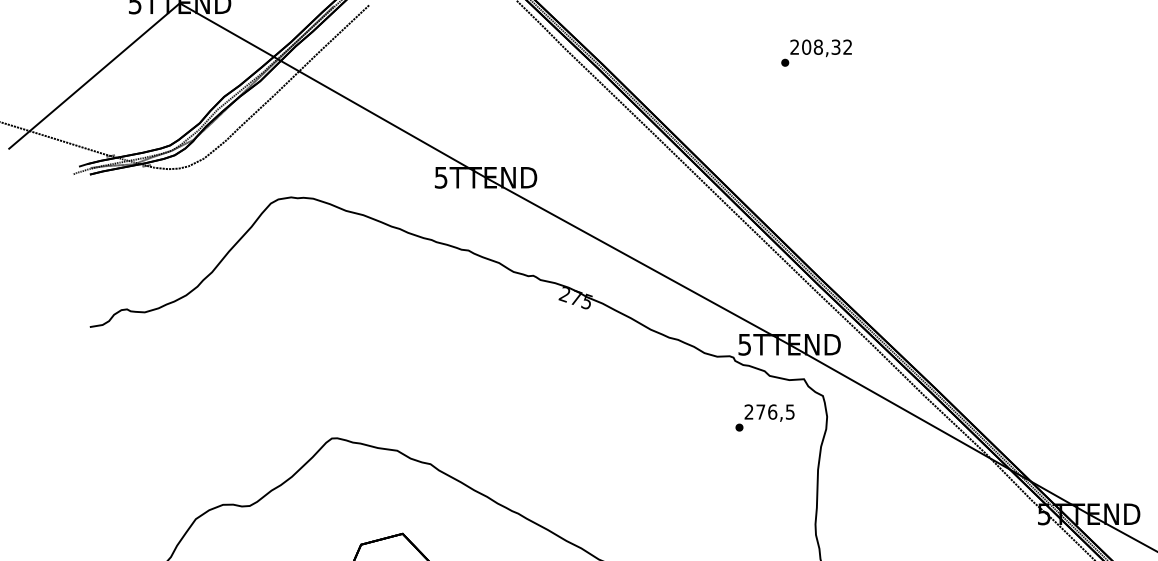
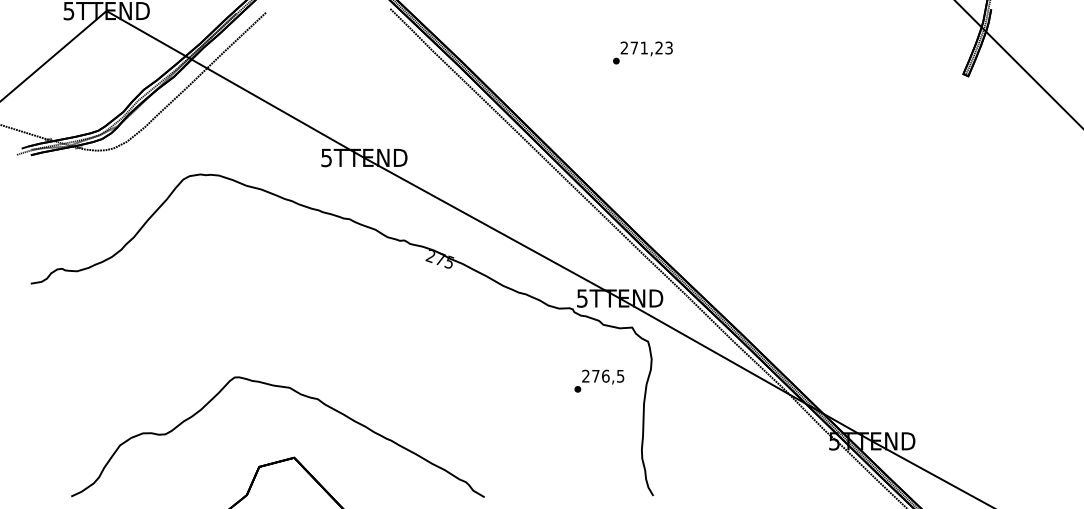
text: (826, 46) -> (651, 47), 208,32 -> 271,23
text: (765, 417) -> (599, 380), moved

